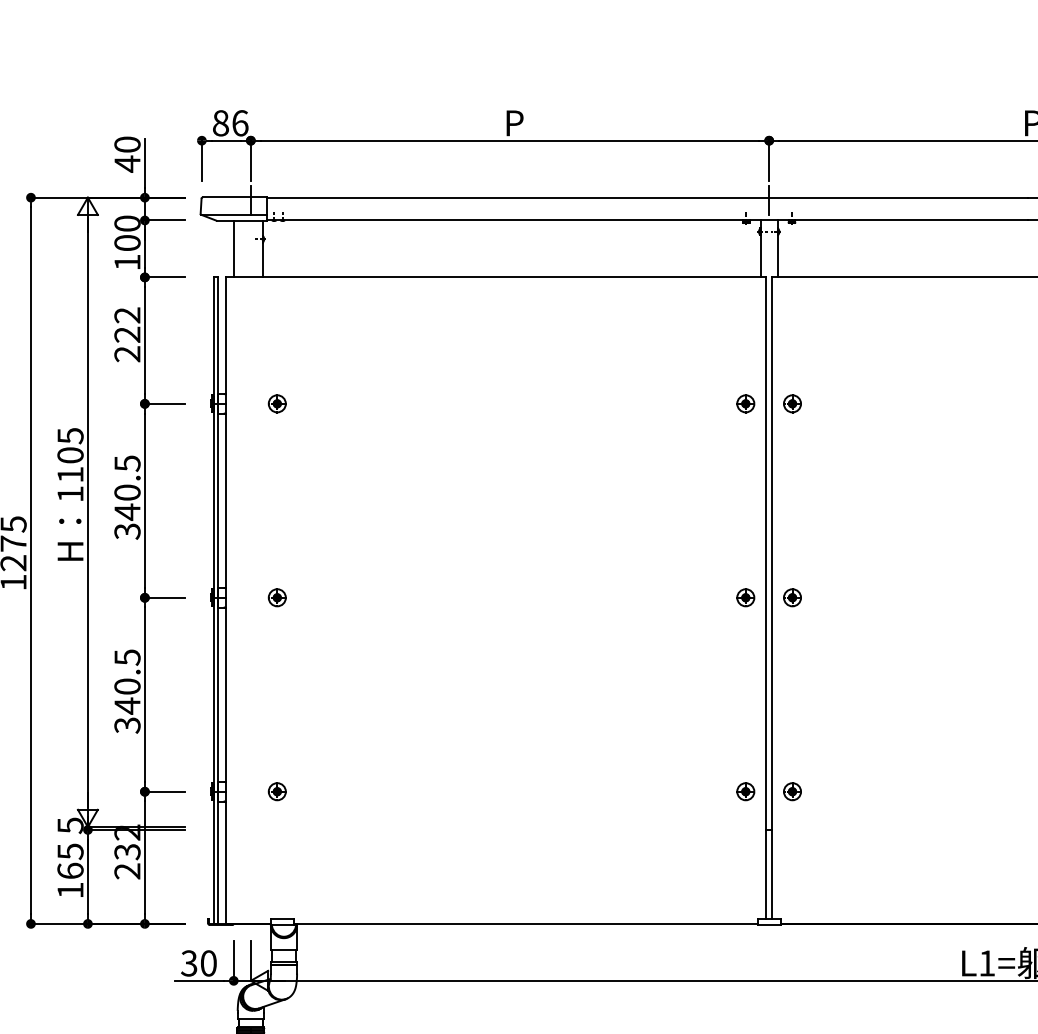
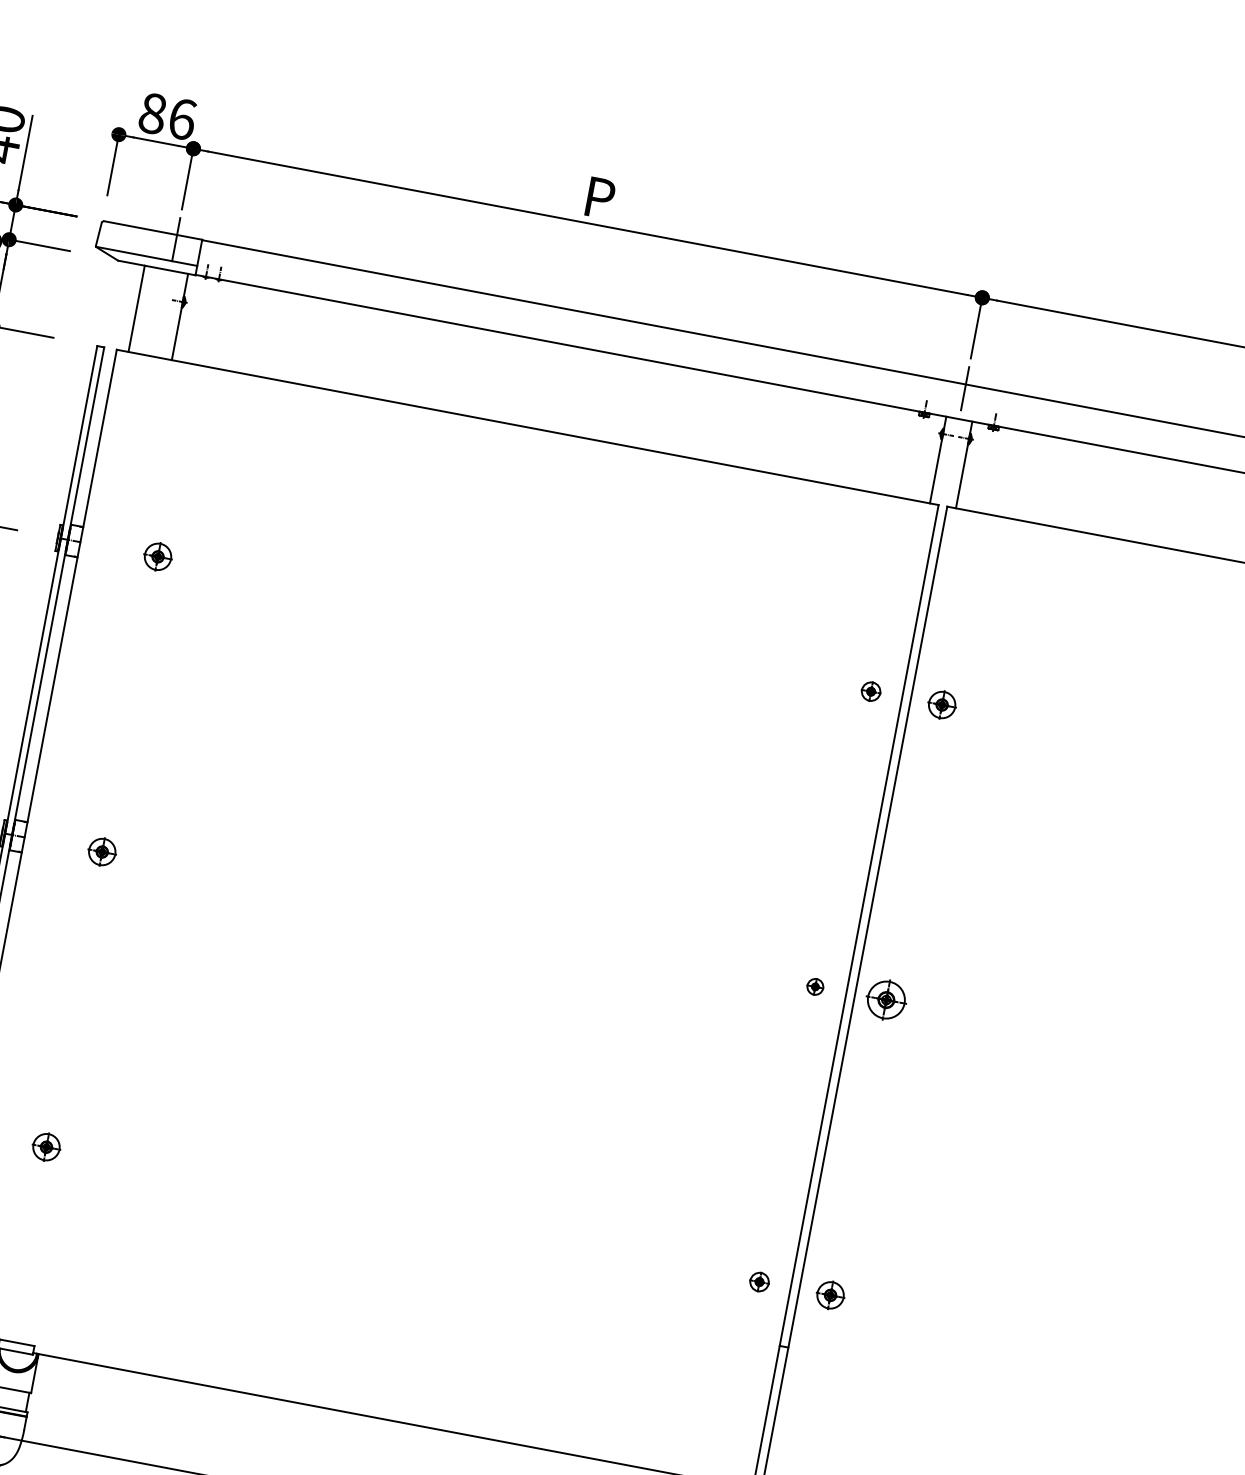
part: (745, 403) -> (870, 690), size x0.7
part: (745, 597) -> (814, 986), size x0.6
part: (792, 597) -> (886, 999), size x1.4
part: (745, 791) -> (759, 1281), size x0.7

